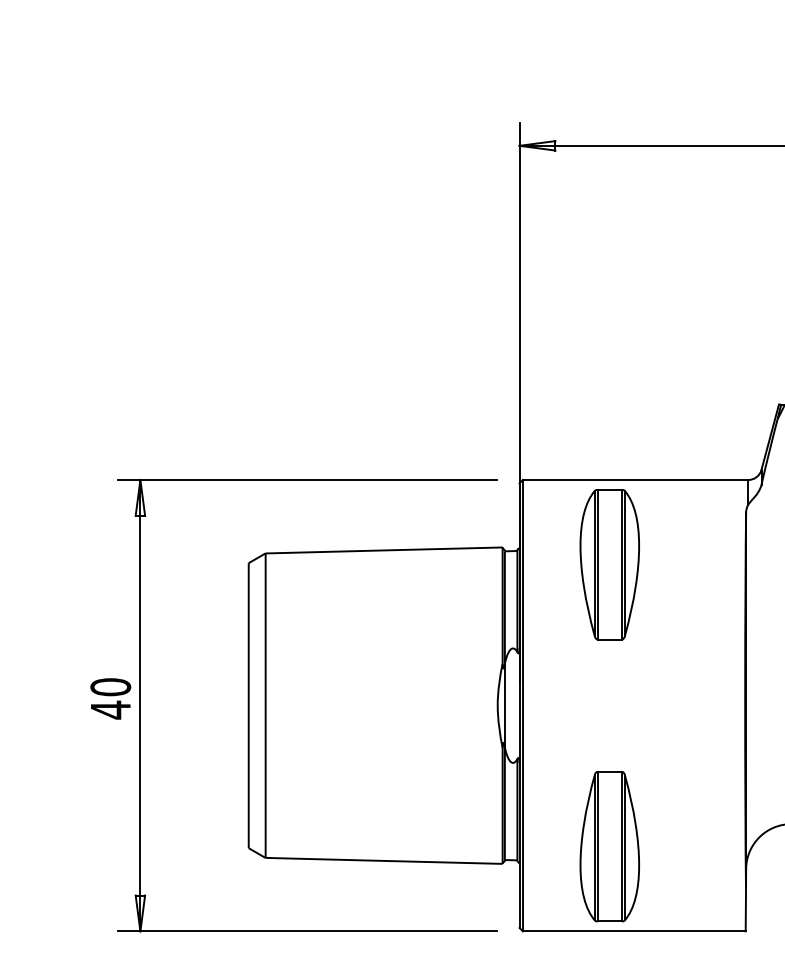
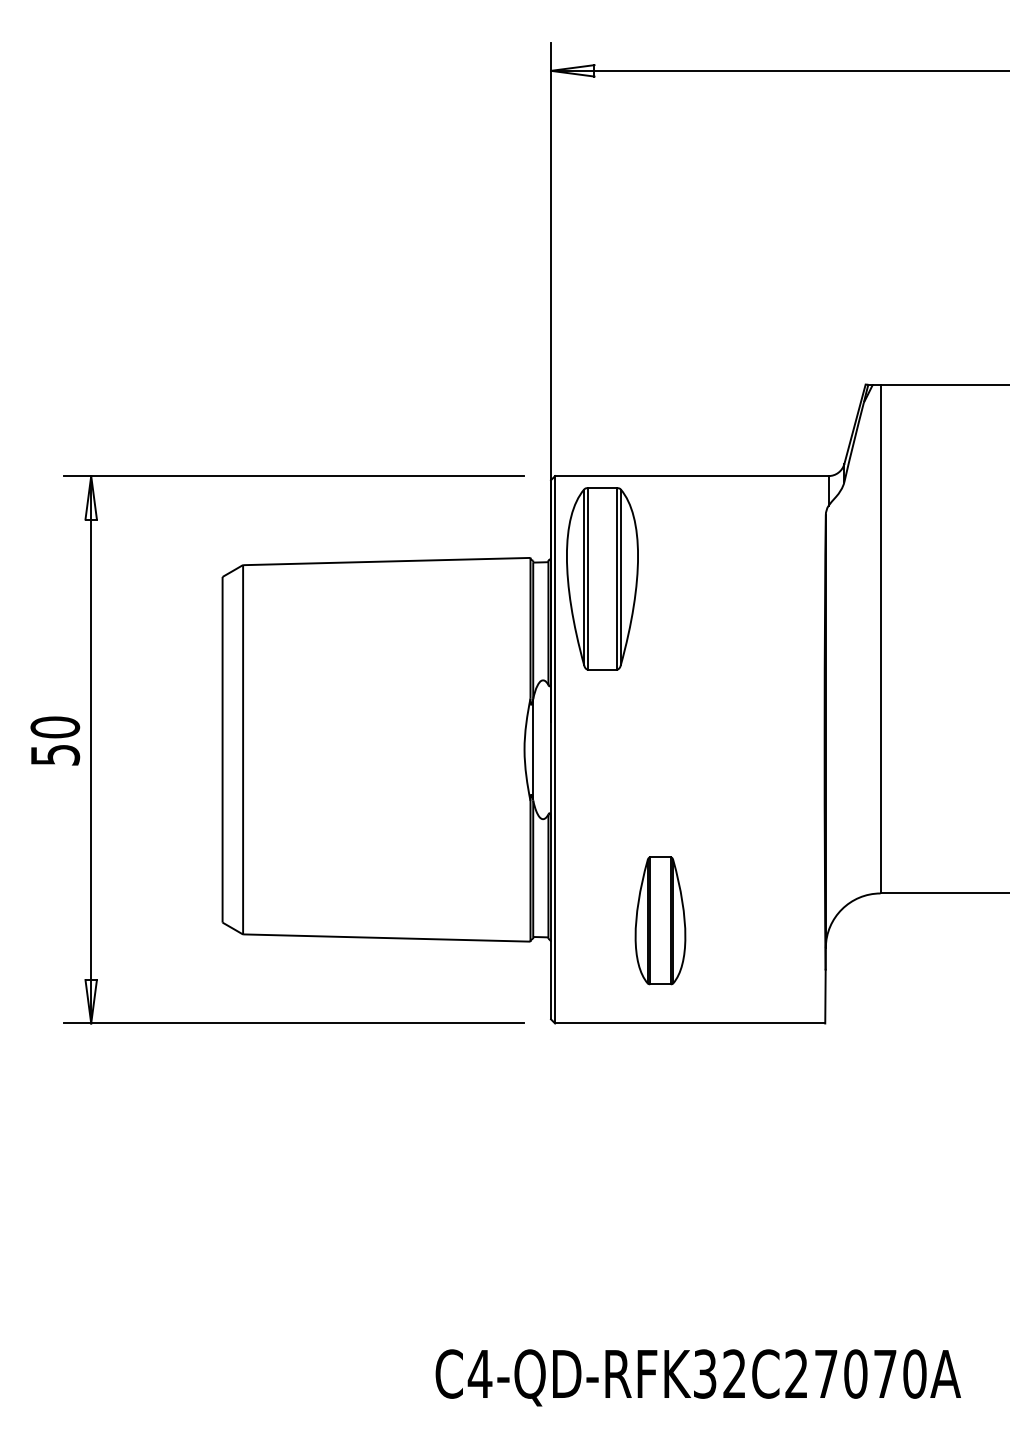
part: (609, 564) -> (602, 578), moved
text: (110, 709) -> (55, 754), 40 -> 50
part: (609, 846) -> (660, 920), size x0.7

